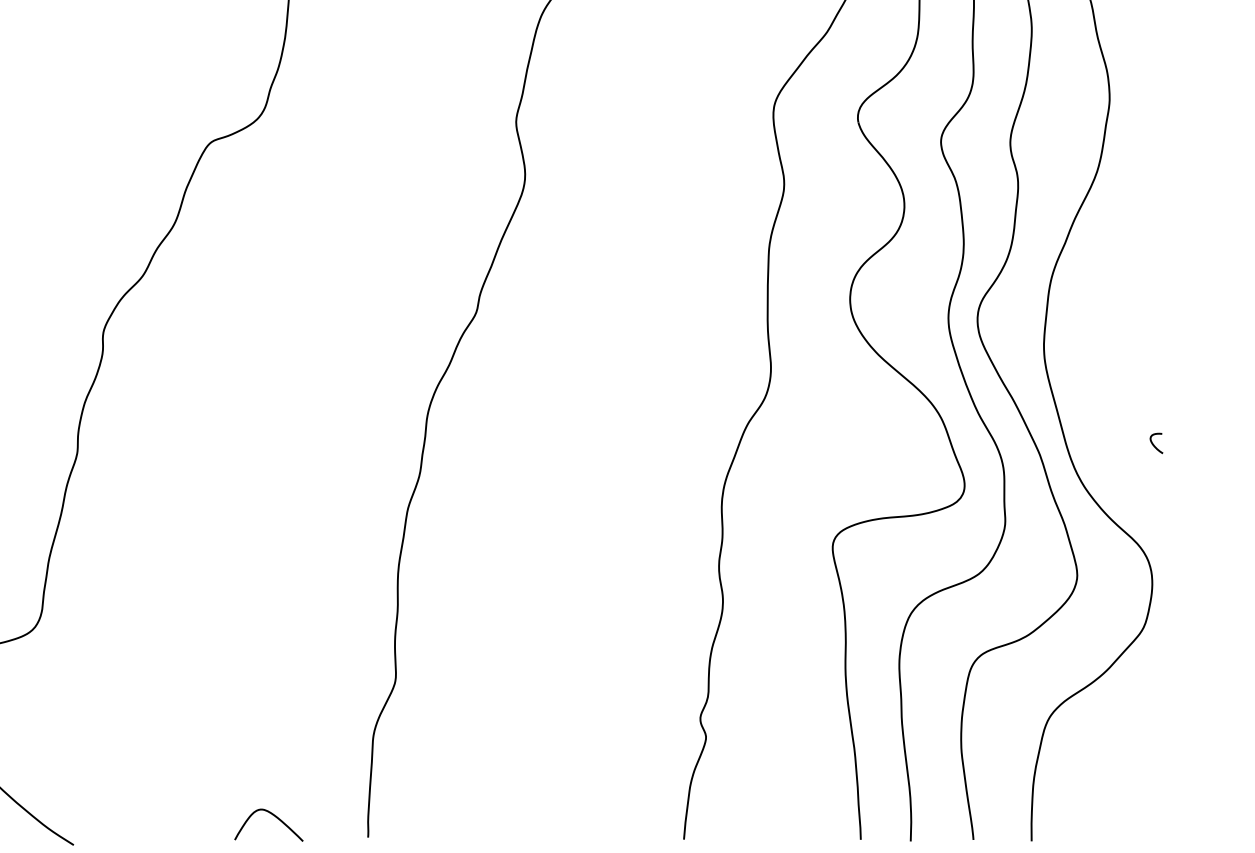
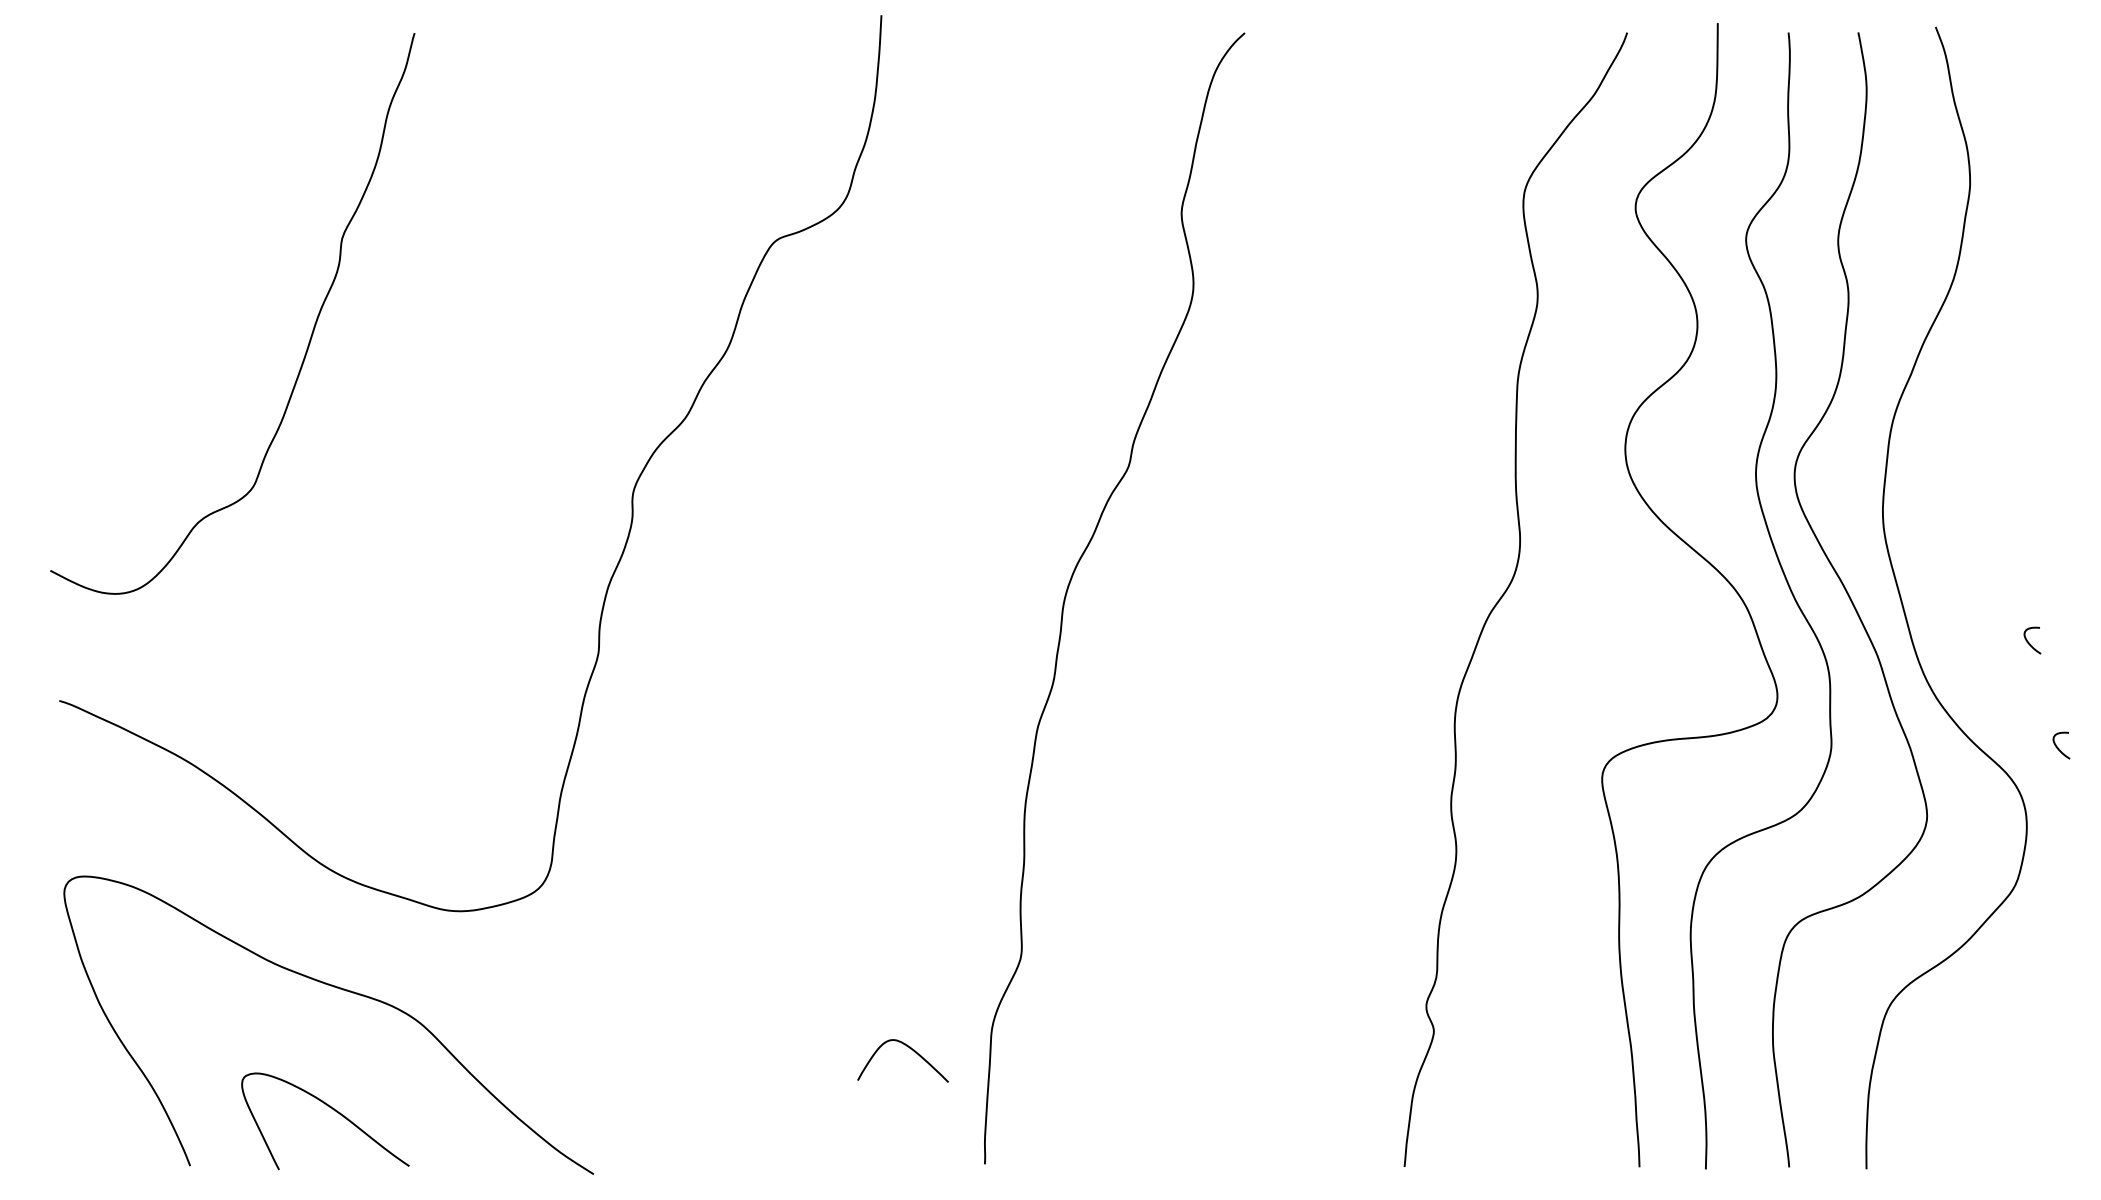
curve: (1176, 523) -> (2058, 747), added
curve: (274, 816) -> (910, 1049), moved

